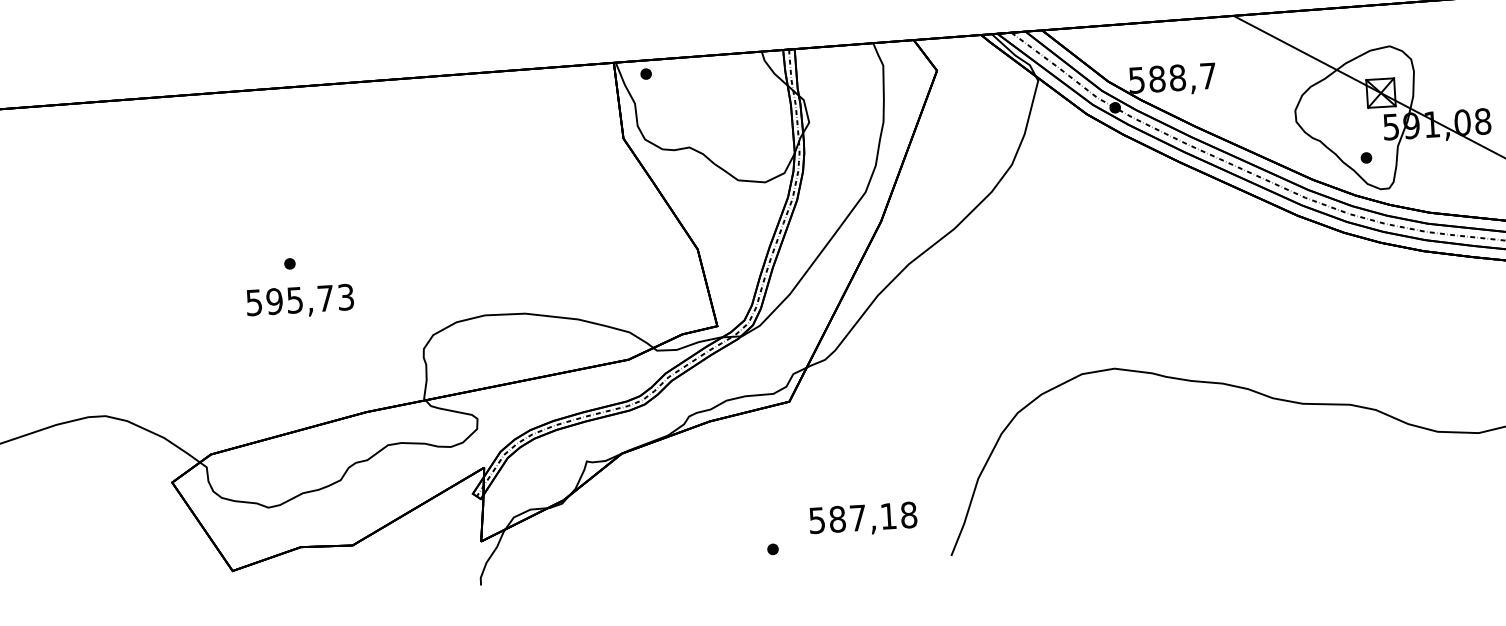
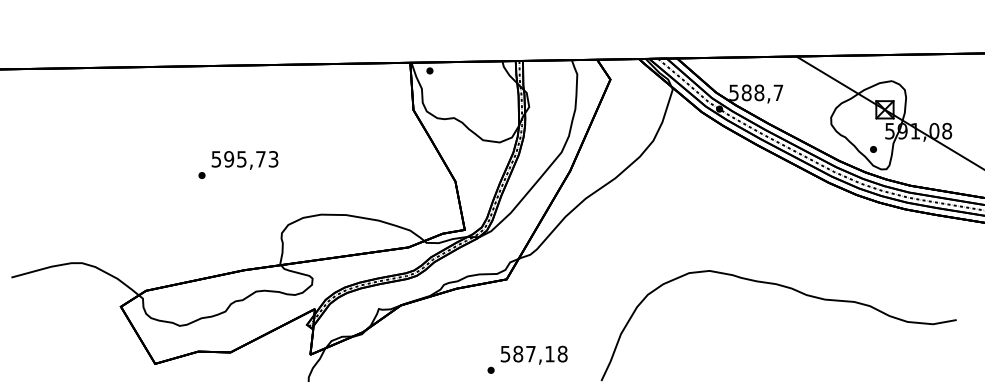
text: (299, 301) -> (244, 160), moved
text: (862, 518) -> (533, 354), moved

